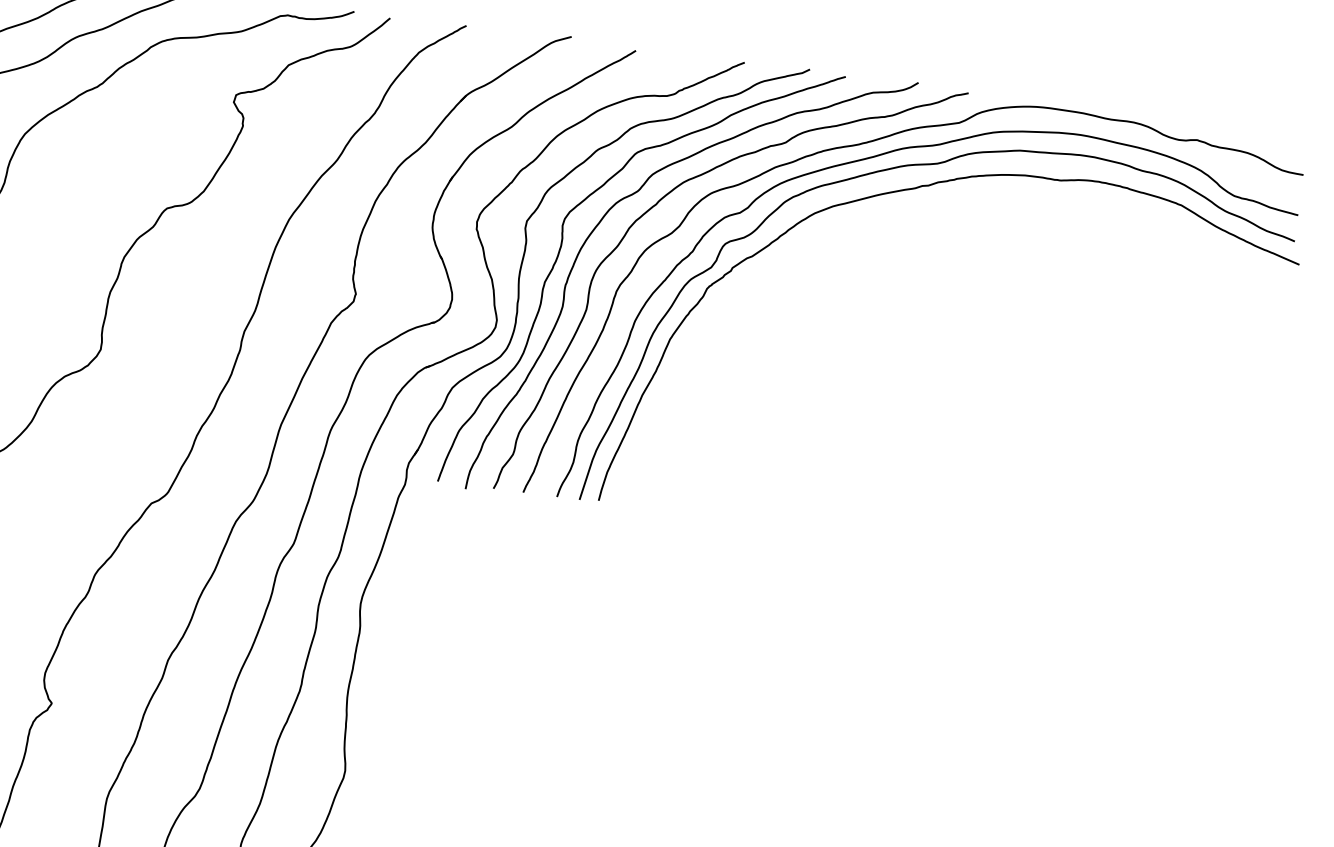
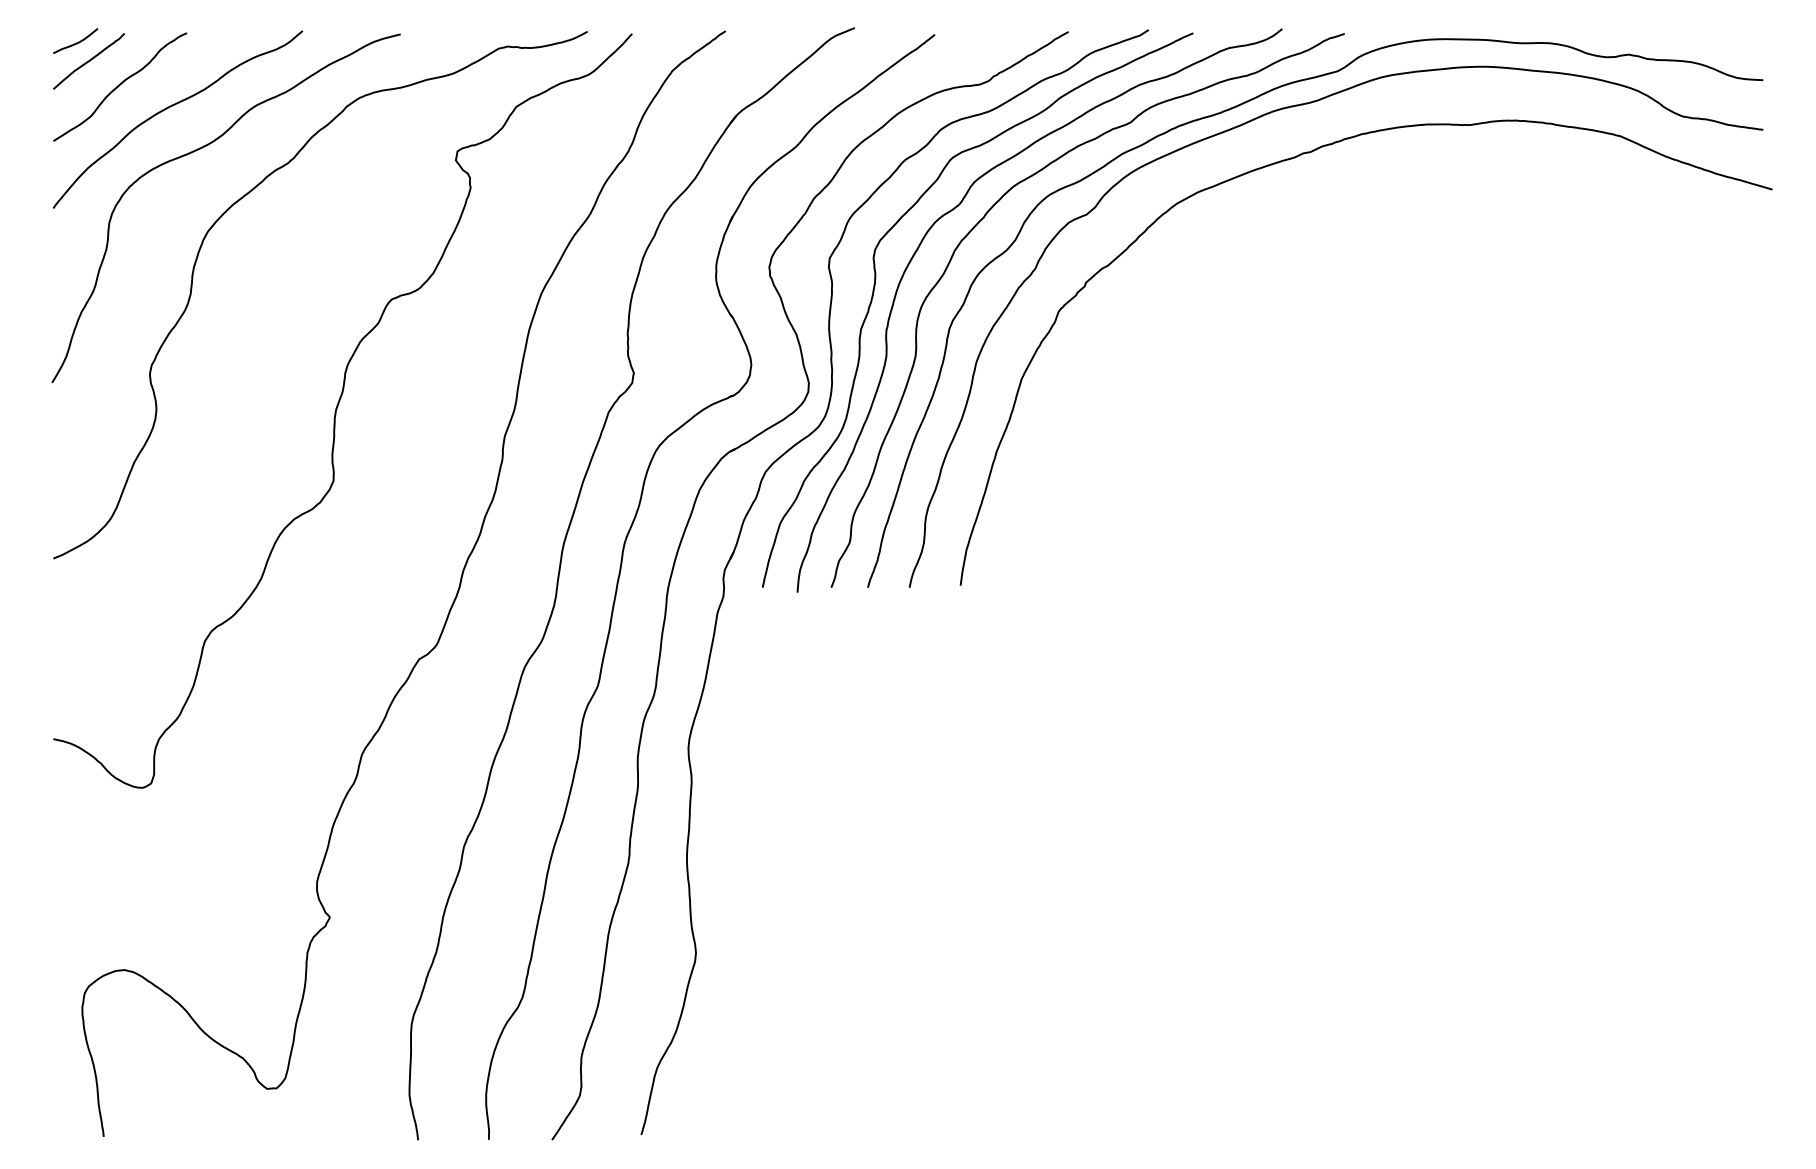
curve: (928, 165) -> (1307, 127), removed

